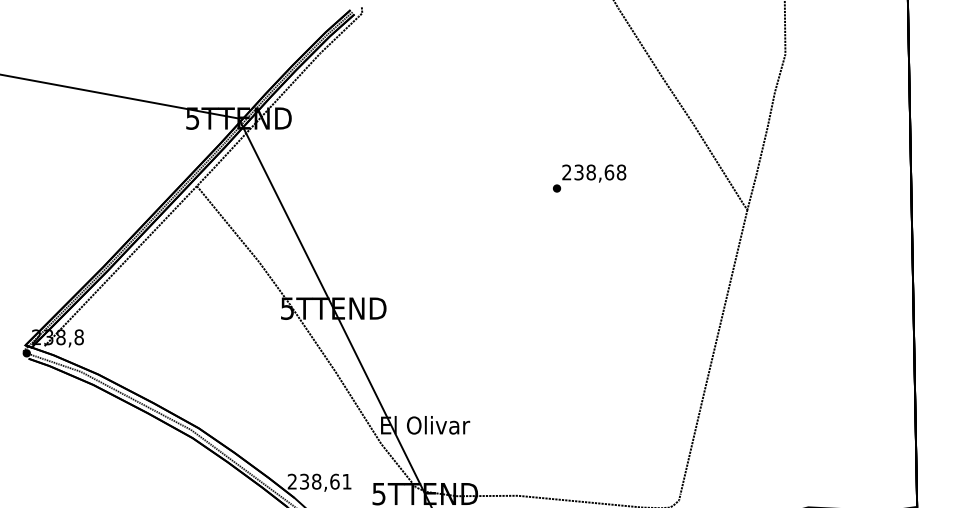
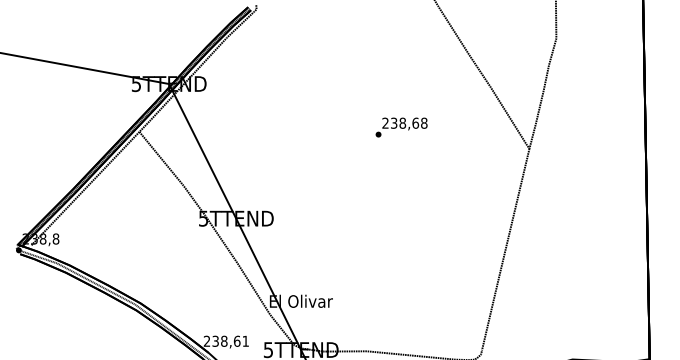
text: (589, 178) -> (401, 127), moved

